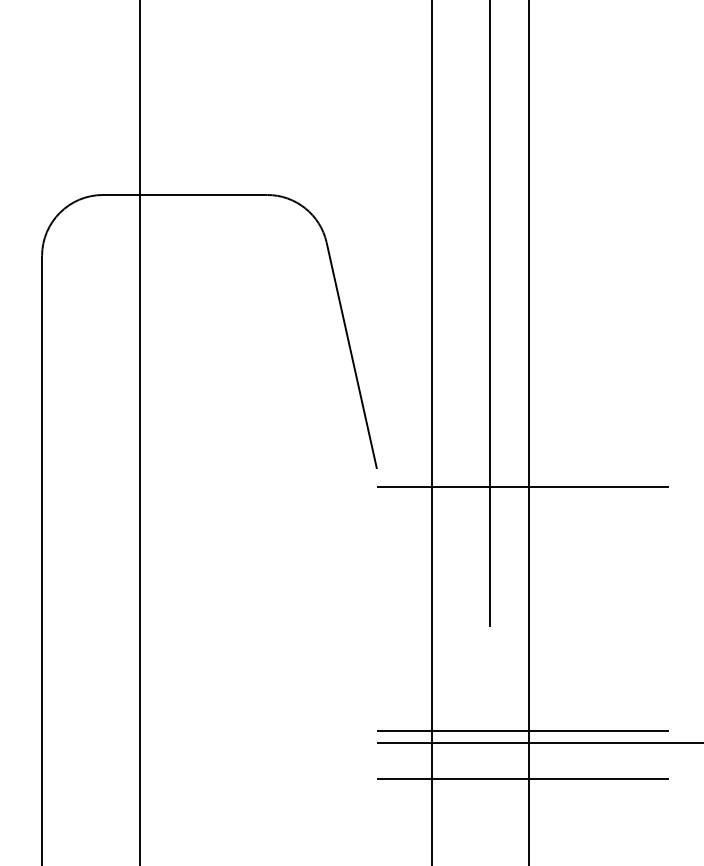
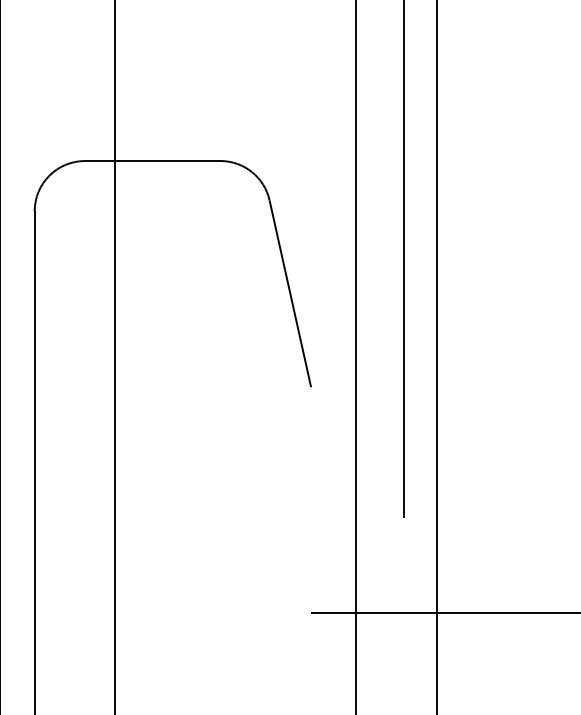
line: (522, 487) -> (431, 402), removed
line: (522, 730) -> (431, 603), removed
line: (522, 779) -> (431, 643), removed

